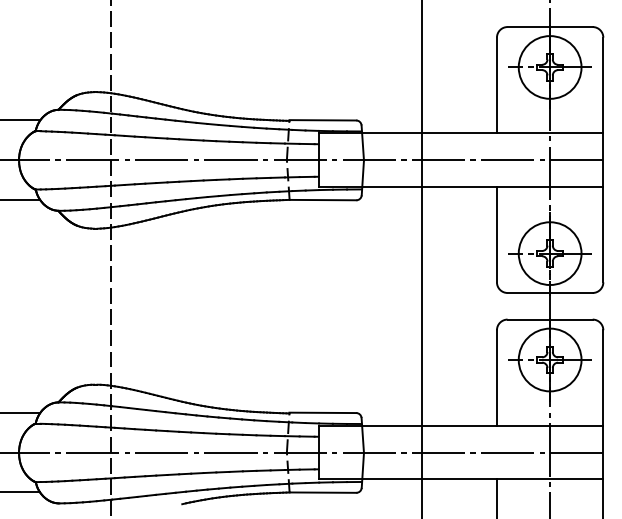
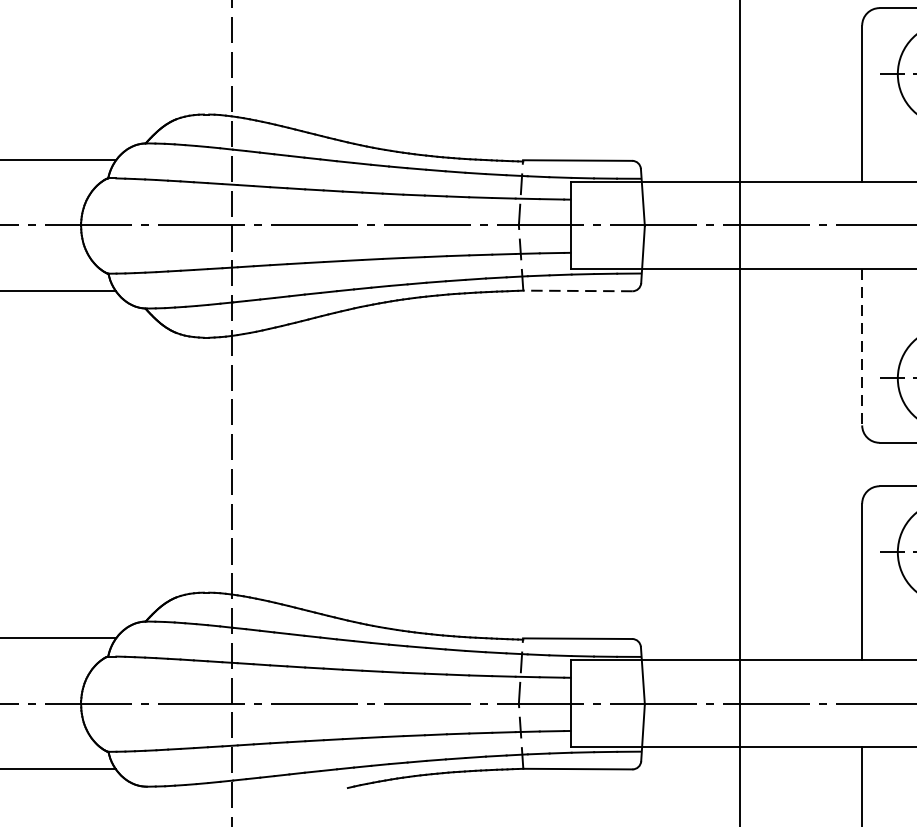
line: (322, 200) -> (577, 291), solid -> dashed
line: (496, 234) -> (861, 347), solid -> dashed

